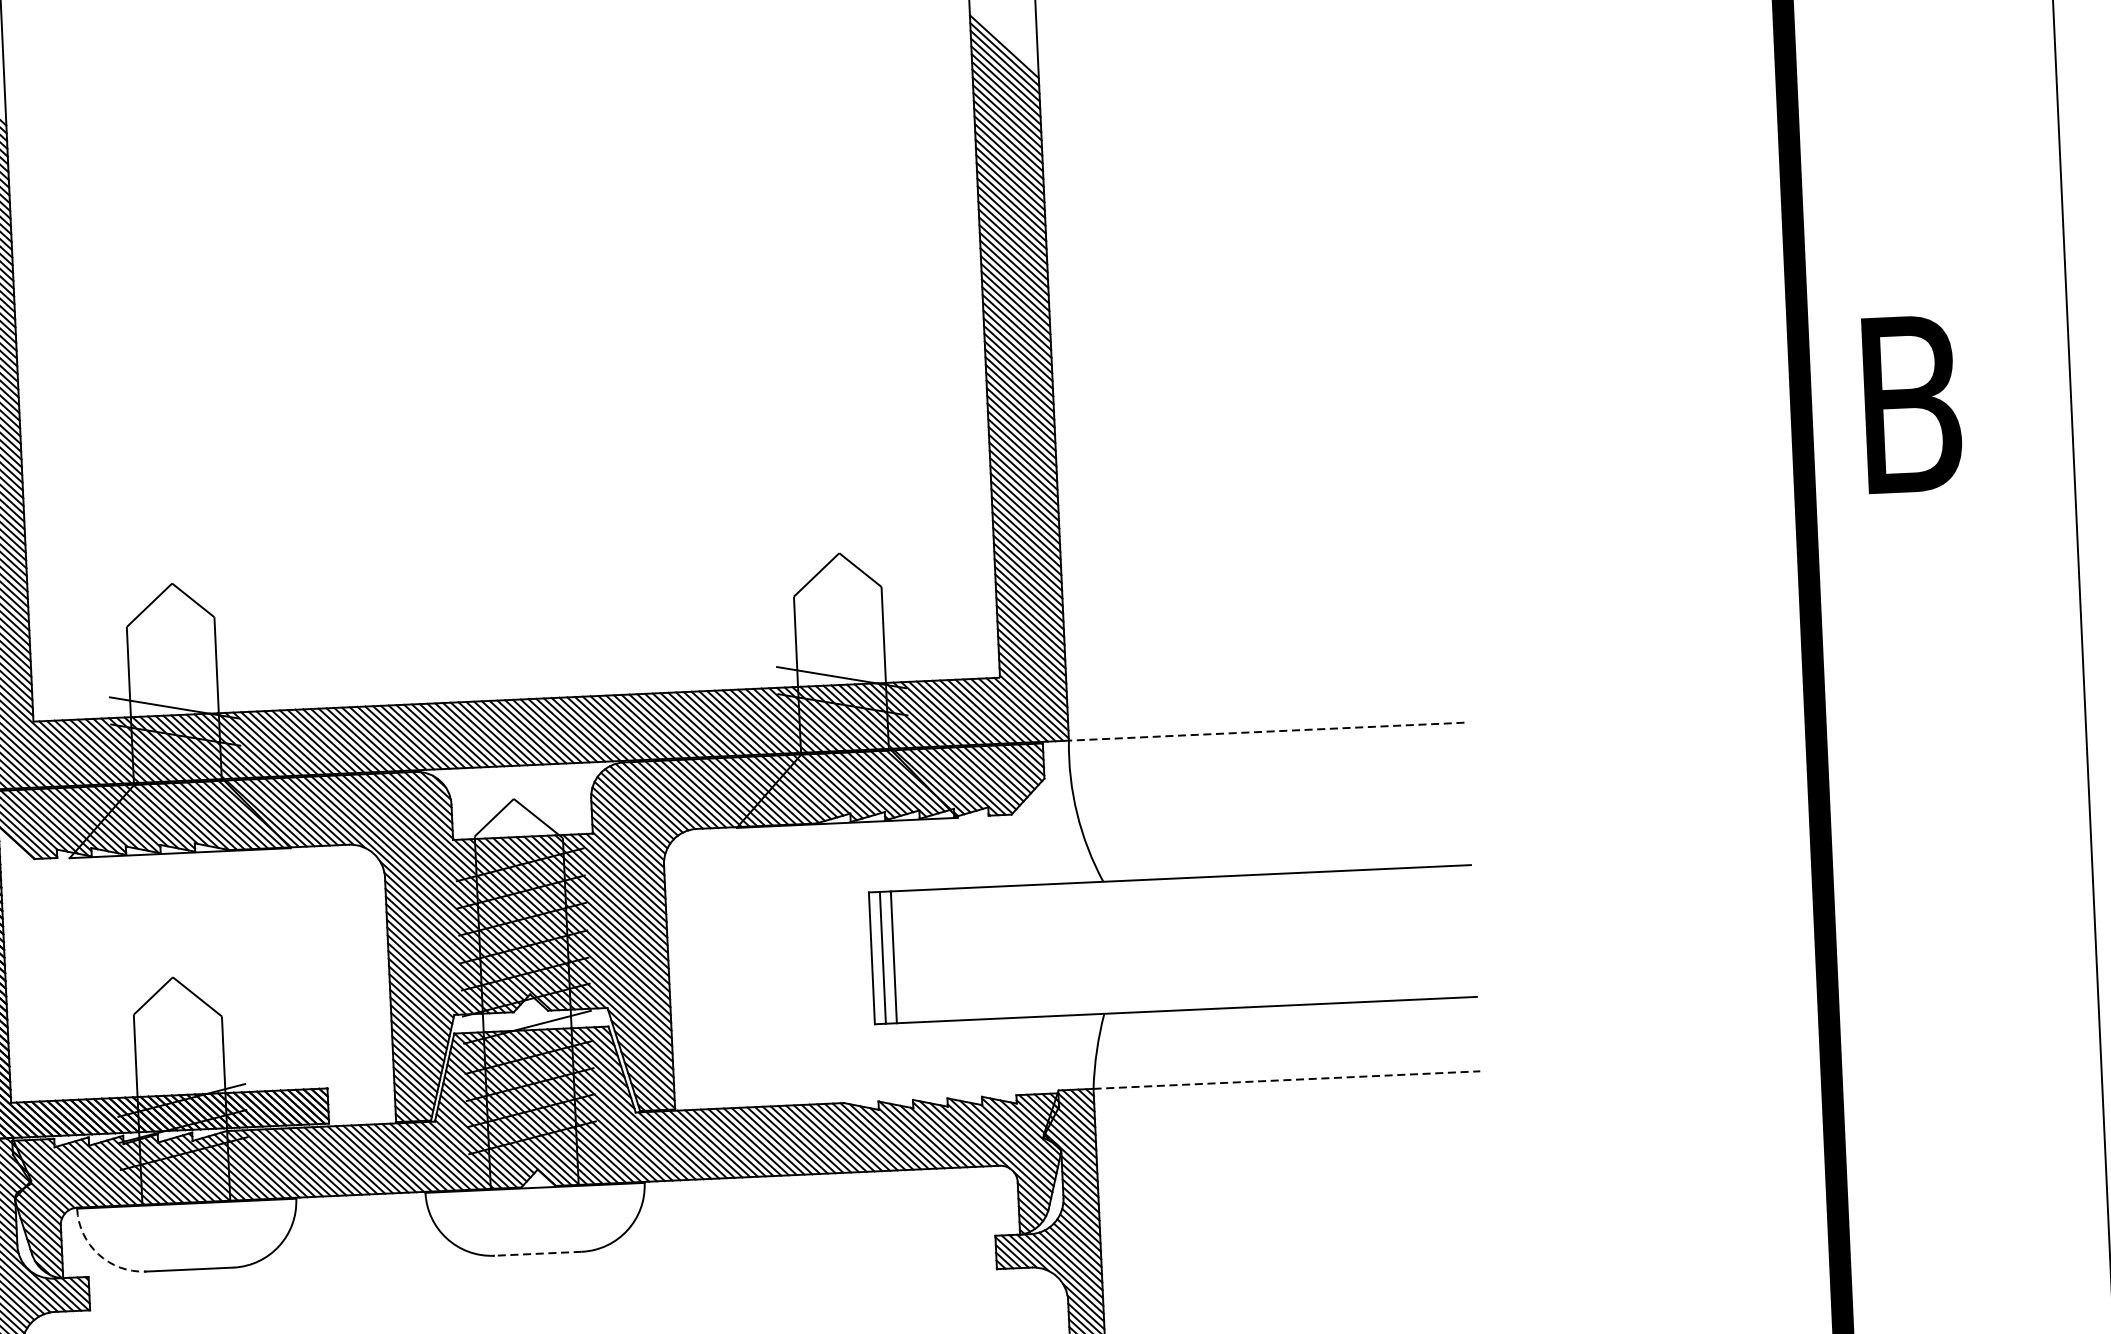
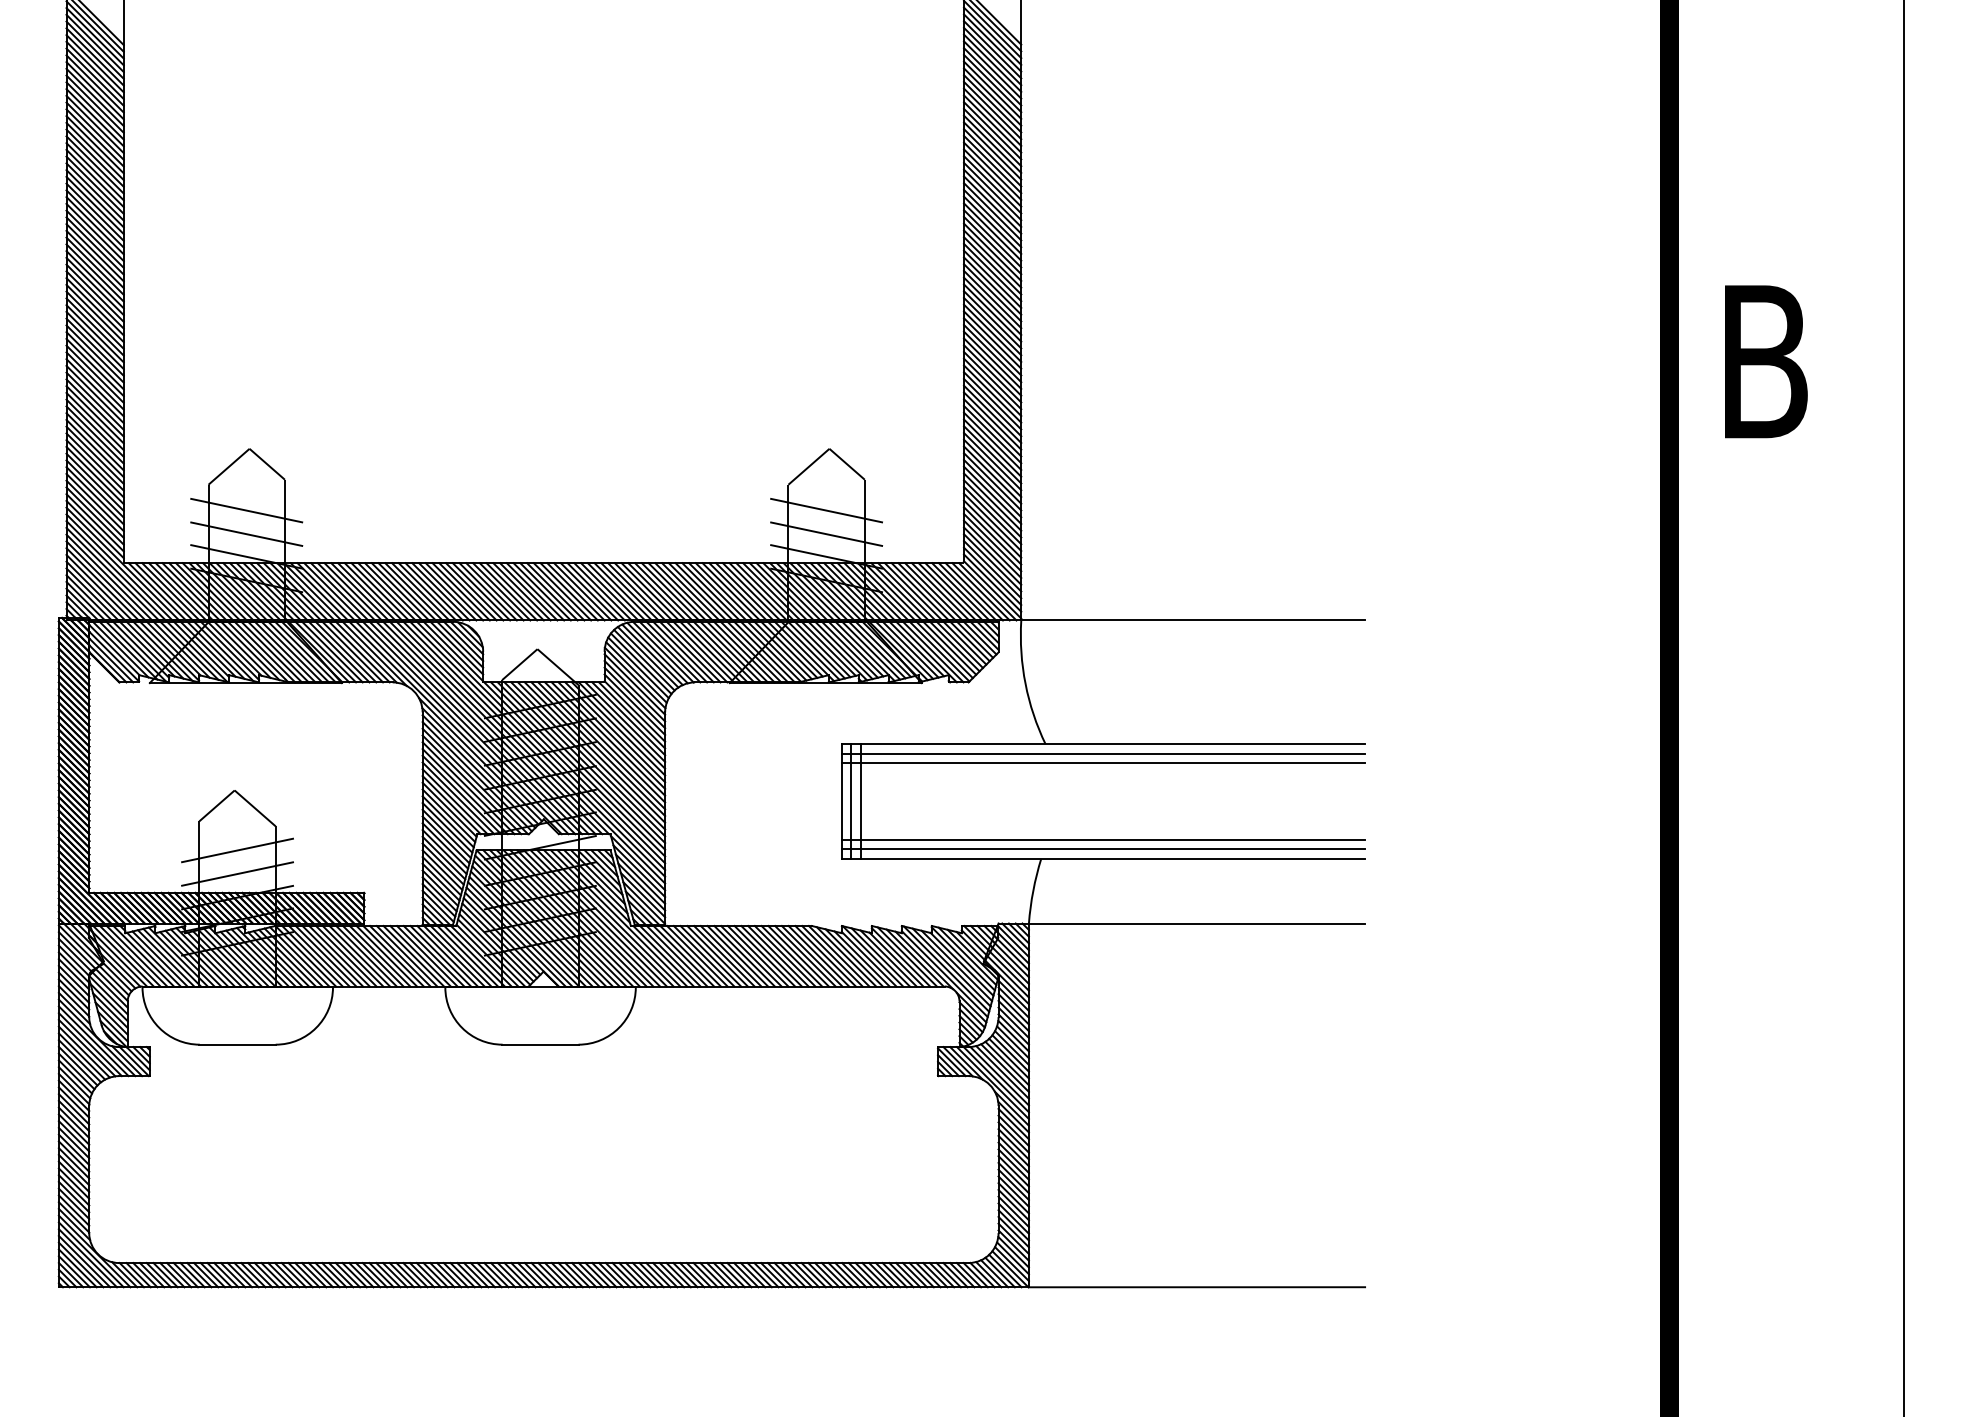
line: (839, 624) -> (826, 510), added
line: (840, 651) -> (826, 534), added
line: (171, 654) -> (246, 510), added
line: (173, 682) -> (246, 534), added
line: (1267, 731) -> (1193, 620), dashed -> solid
line: (1170, 889) -> (1103, 753), added
line: (1170, 900) -> (1103, 763), added
line: (1174, 988) -> (1103, 839), added
line: (1175, 999) -> (1103, 849), added
line: (179, 1046) -> (237, 850), added
line: (180, 1072) -> (237, 873), added
line: (1287, 1080) -> (1197, 923), dashed -> solid
arc: (98, 1253) -> (159, 1027), dashed -> solid
line: (536, 1253) -> (539, 1044), dashed -> solid

